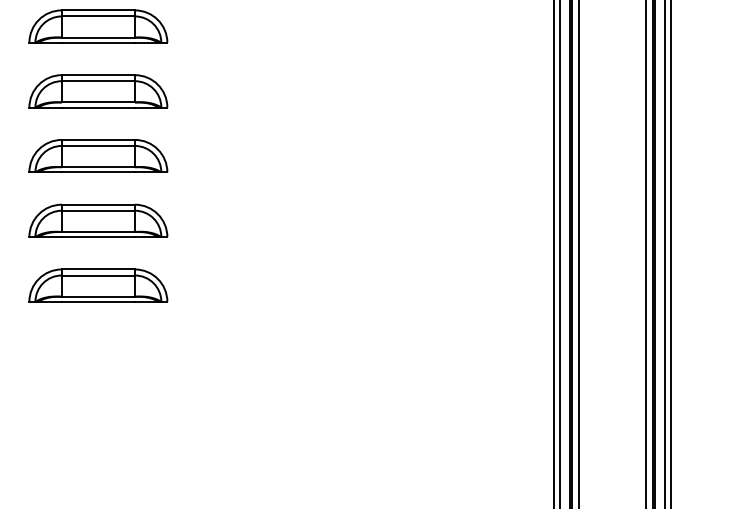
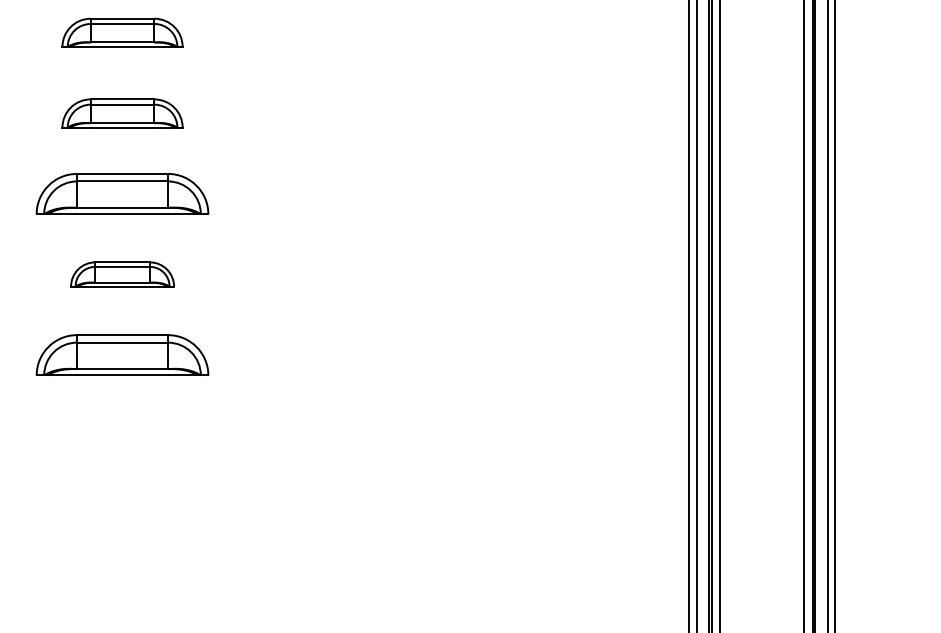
part: (98, 26) -> (122, 32), size x0.7
part: (98, 91) -> (122, 113), size x0.7
part: (98, 220) -> (122, 274), size x0.6

